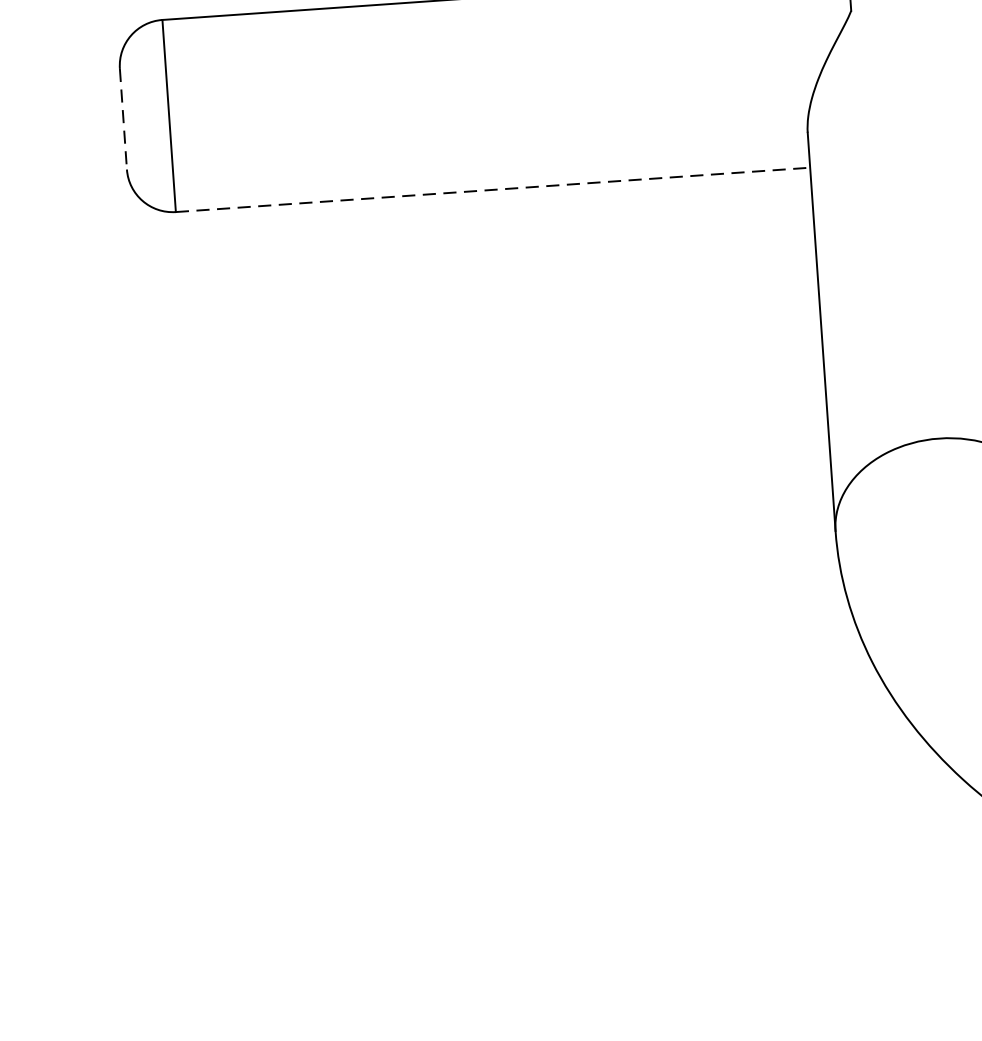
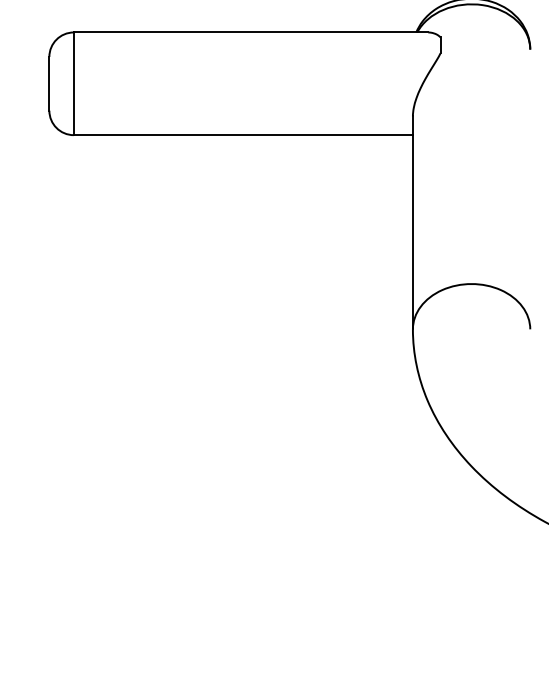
line: (123, 118) -> (49, 83), dashed -> solid
line: (493, 190) -> (243, 135), dashed -> solid

